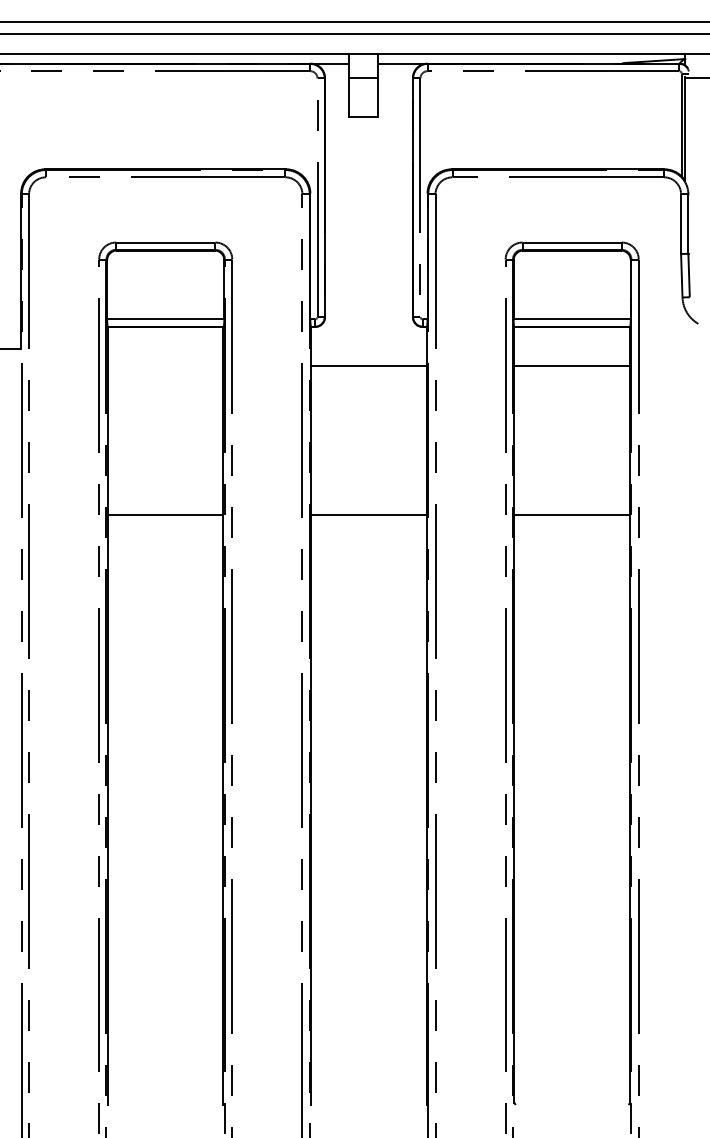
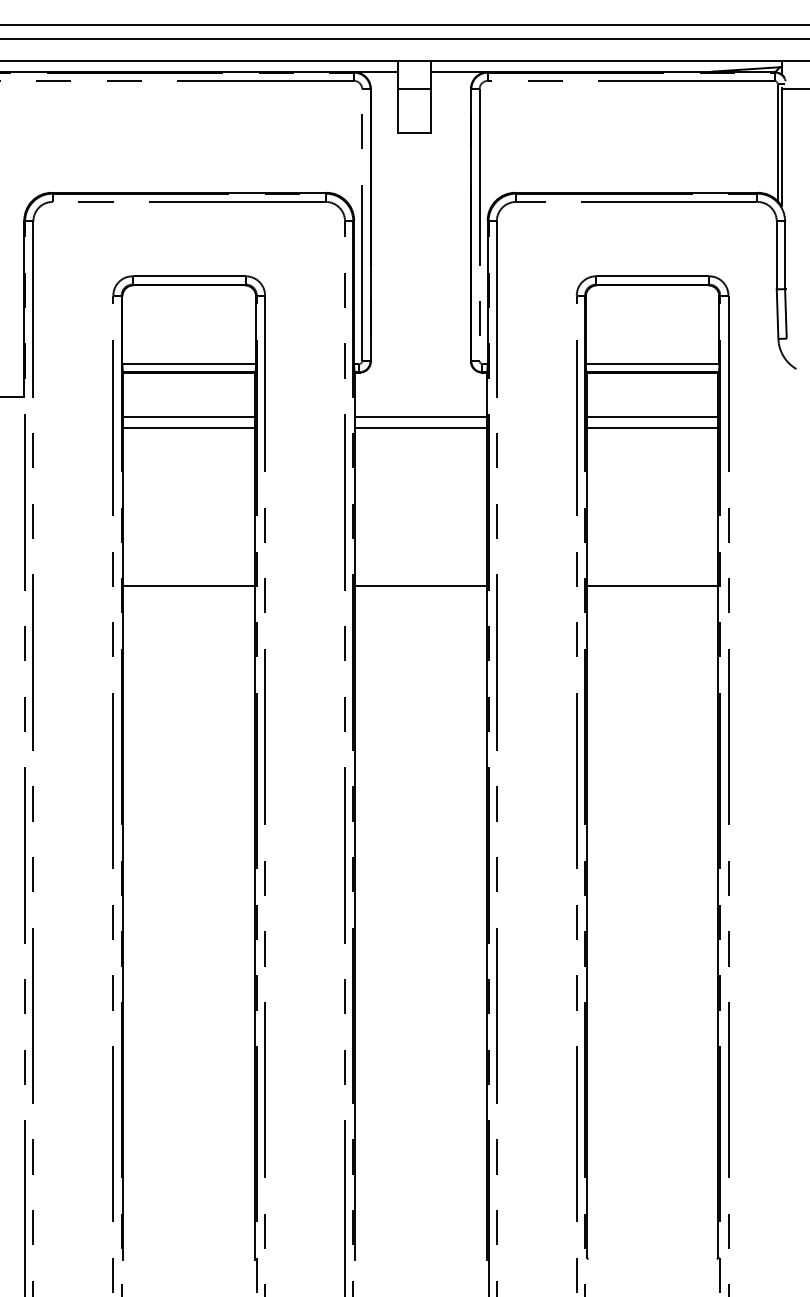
line: (165, 366) -> (189, 417), added
line: (165, 376) -> (189, 428), added
line: (368, 376) -> (420, 428), added
line: (572, 376) -> (652, 428), added

